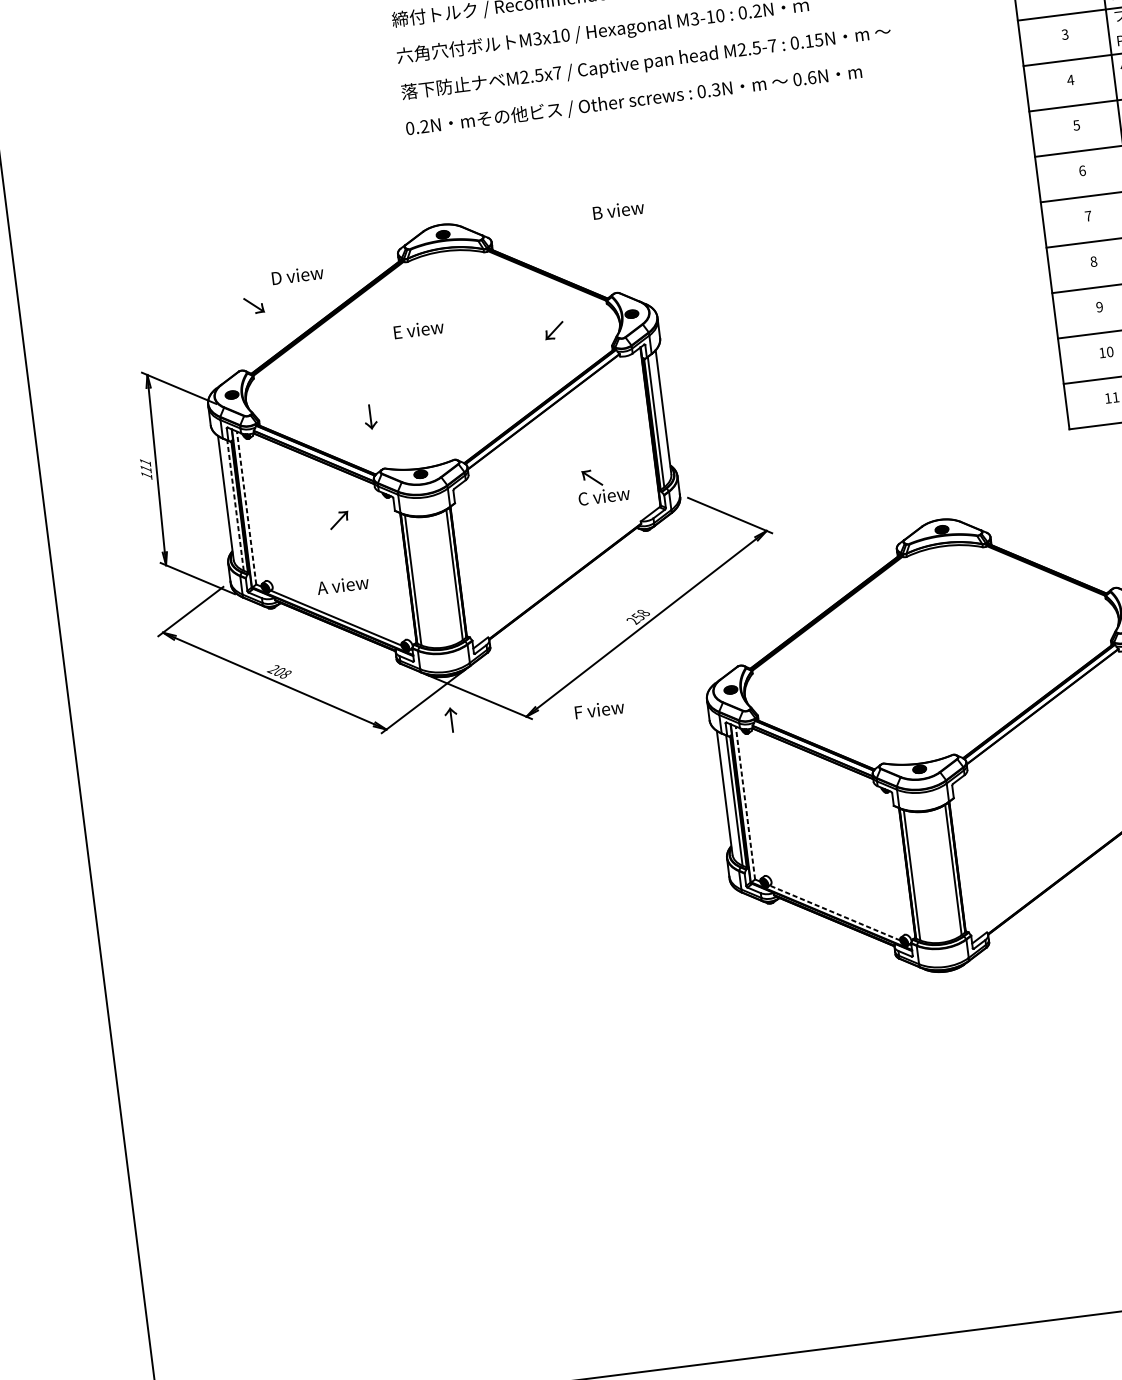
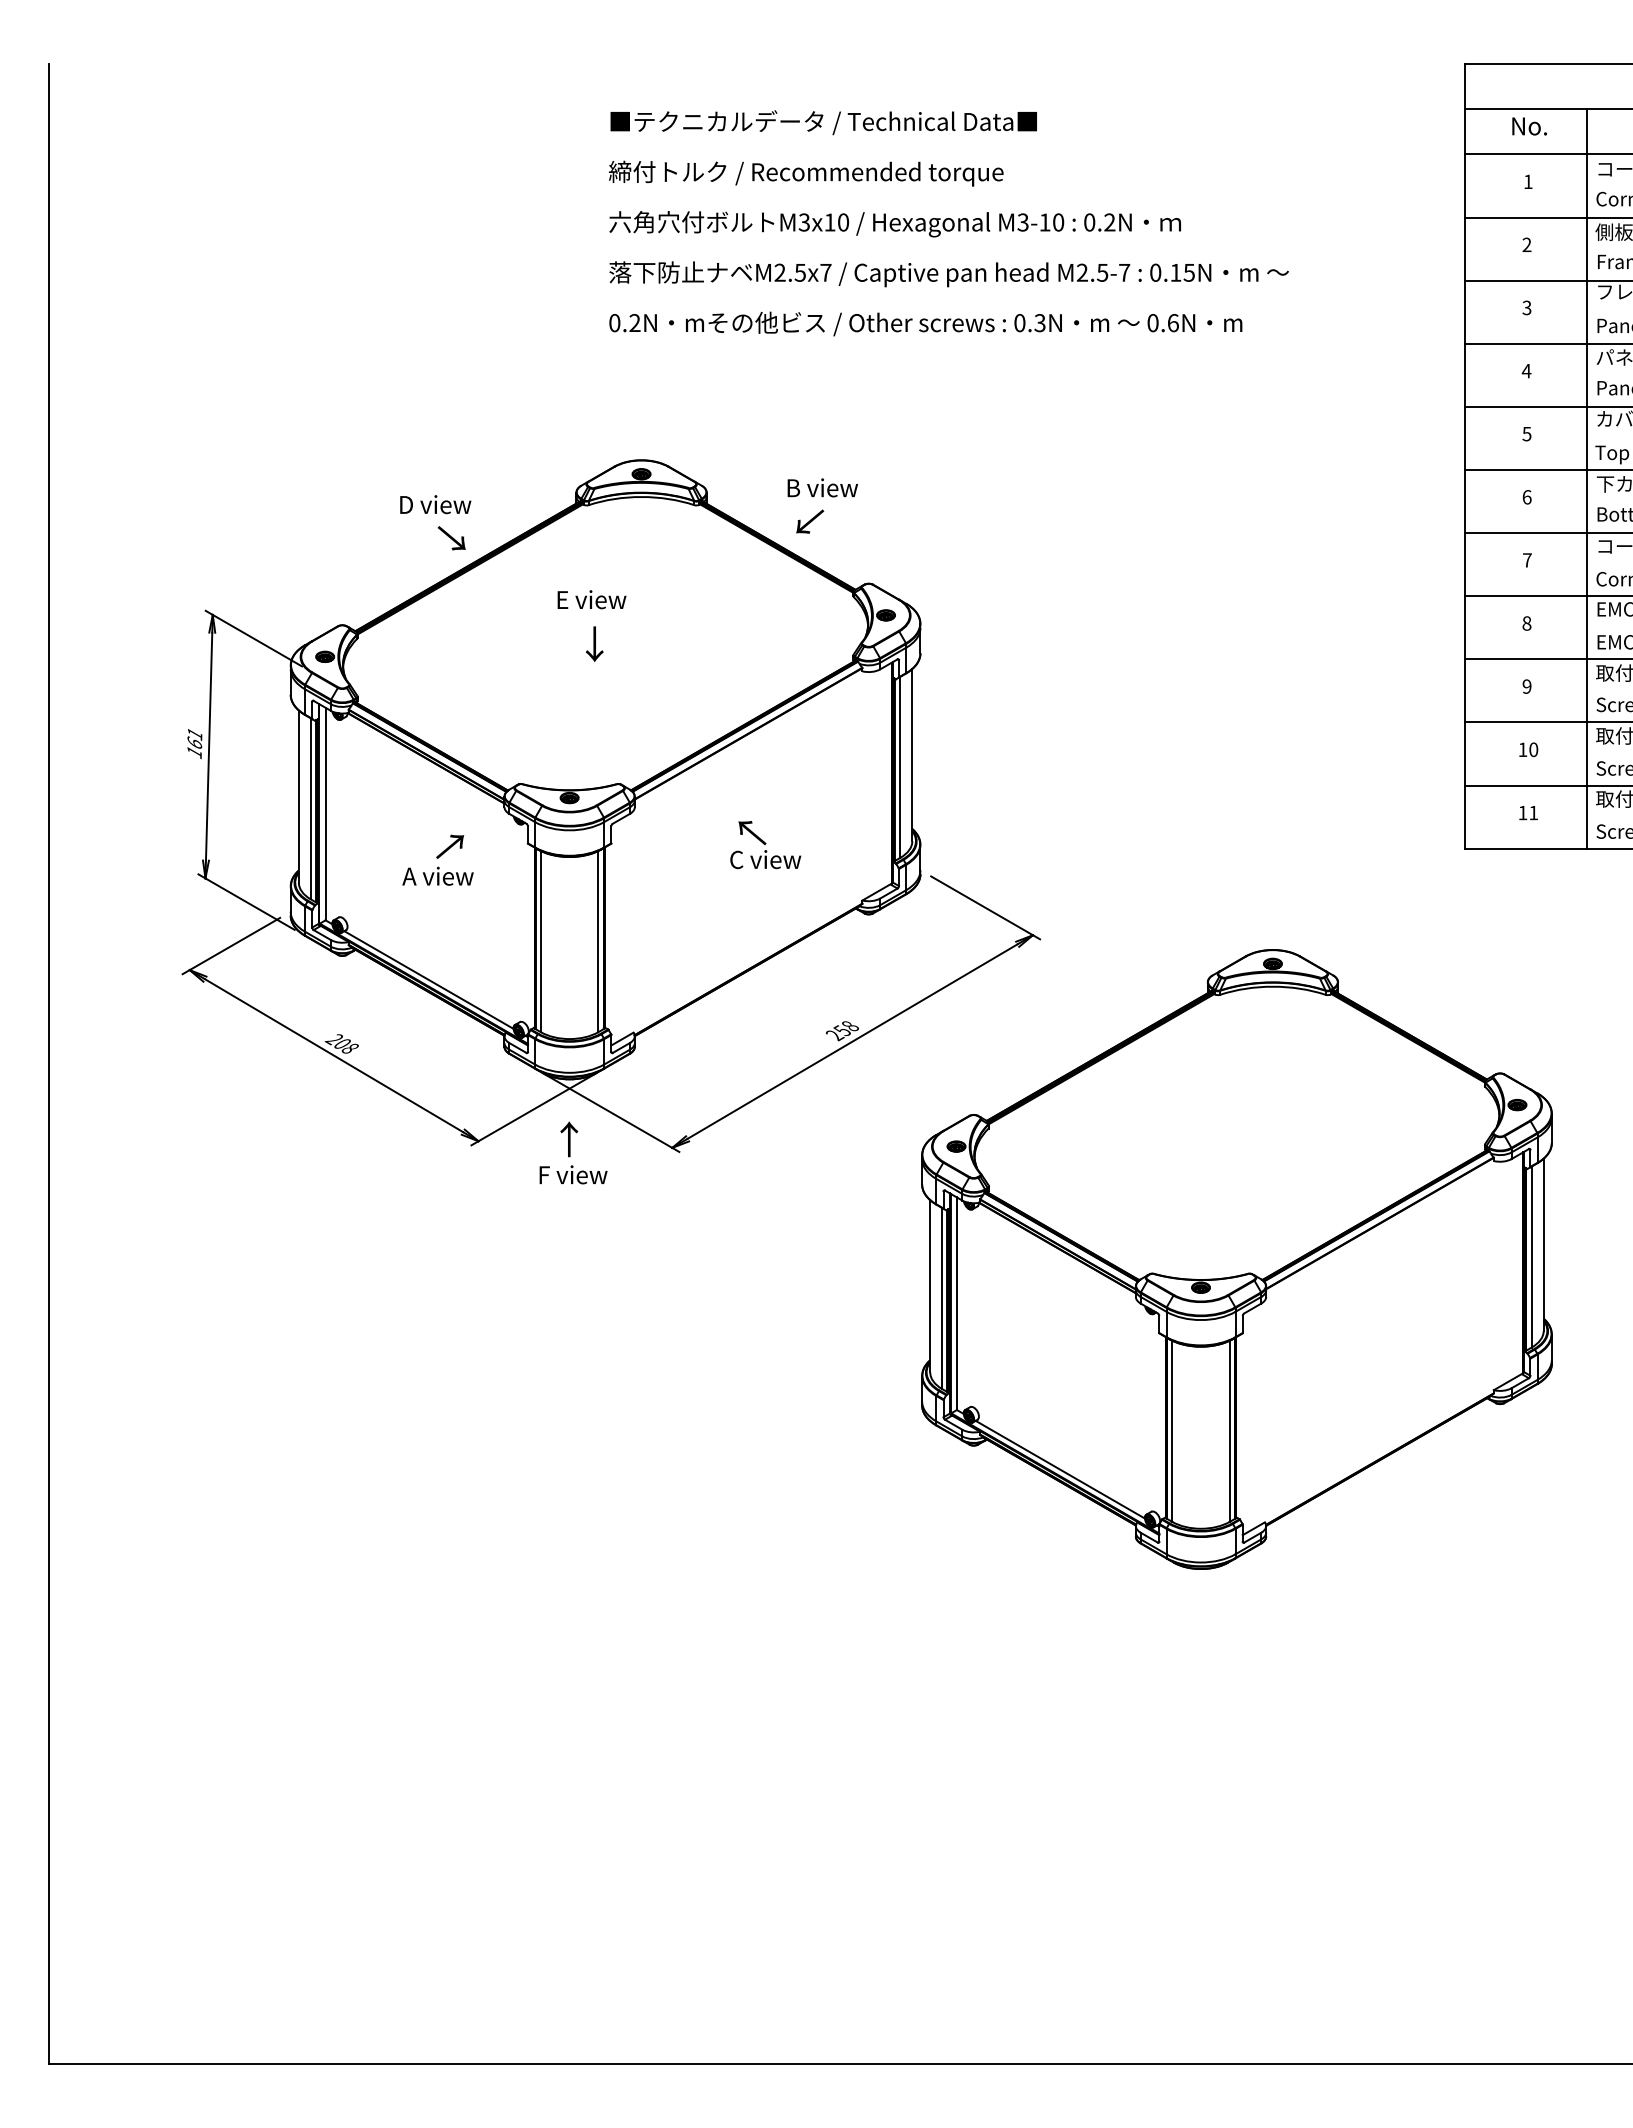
text: (618, 209) -> (822, 487), moved
text: (253, 305) -> (451, 538), moved
text: (554, 330) -> (810, 521), moved
text: (370, 416) -> (594, 643), moved
text: (145, 469) -> (194, 743), 111 -> 161
text: (602, 486) -> (765, 845), moved
line: (235, 505) -> (310, 808), dashed -> solid
line: (246, 507) -> (325, 813), dashed -> solid
text: (342, 584) -> (437, 875), moved
text: (599, 709) -> (573, 1174), moved
line: (745, 802) -> (956, 1303), dashed -> solid
line: (835, 912) -> (1060, 1469), dashed -> solid

